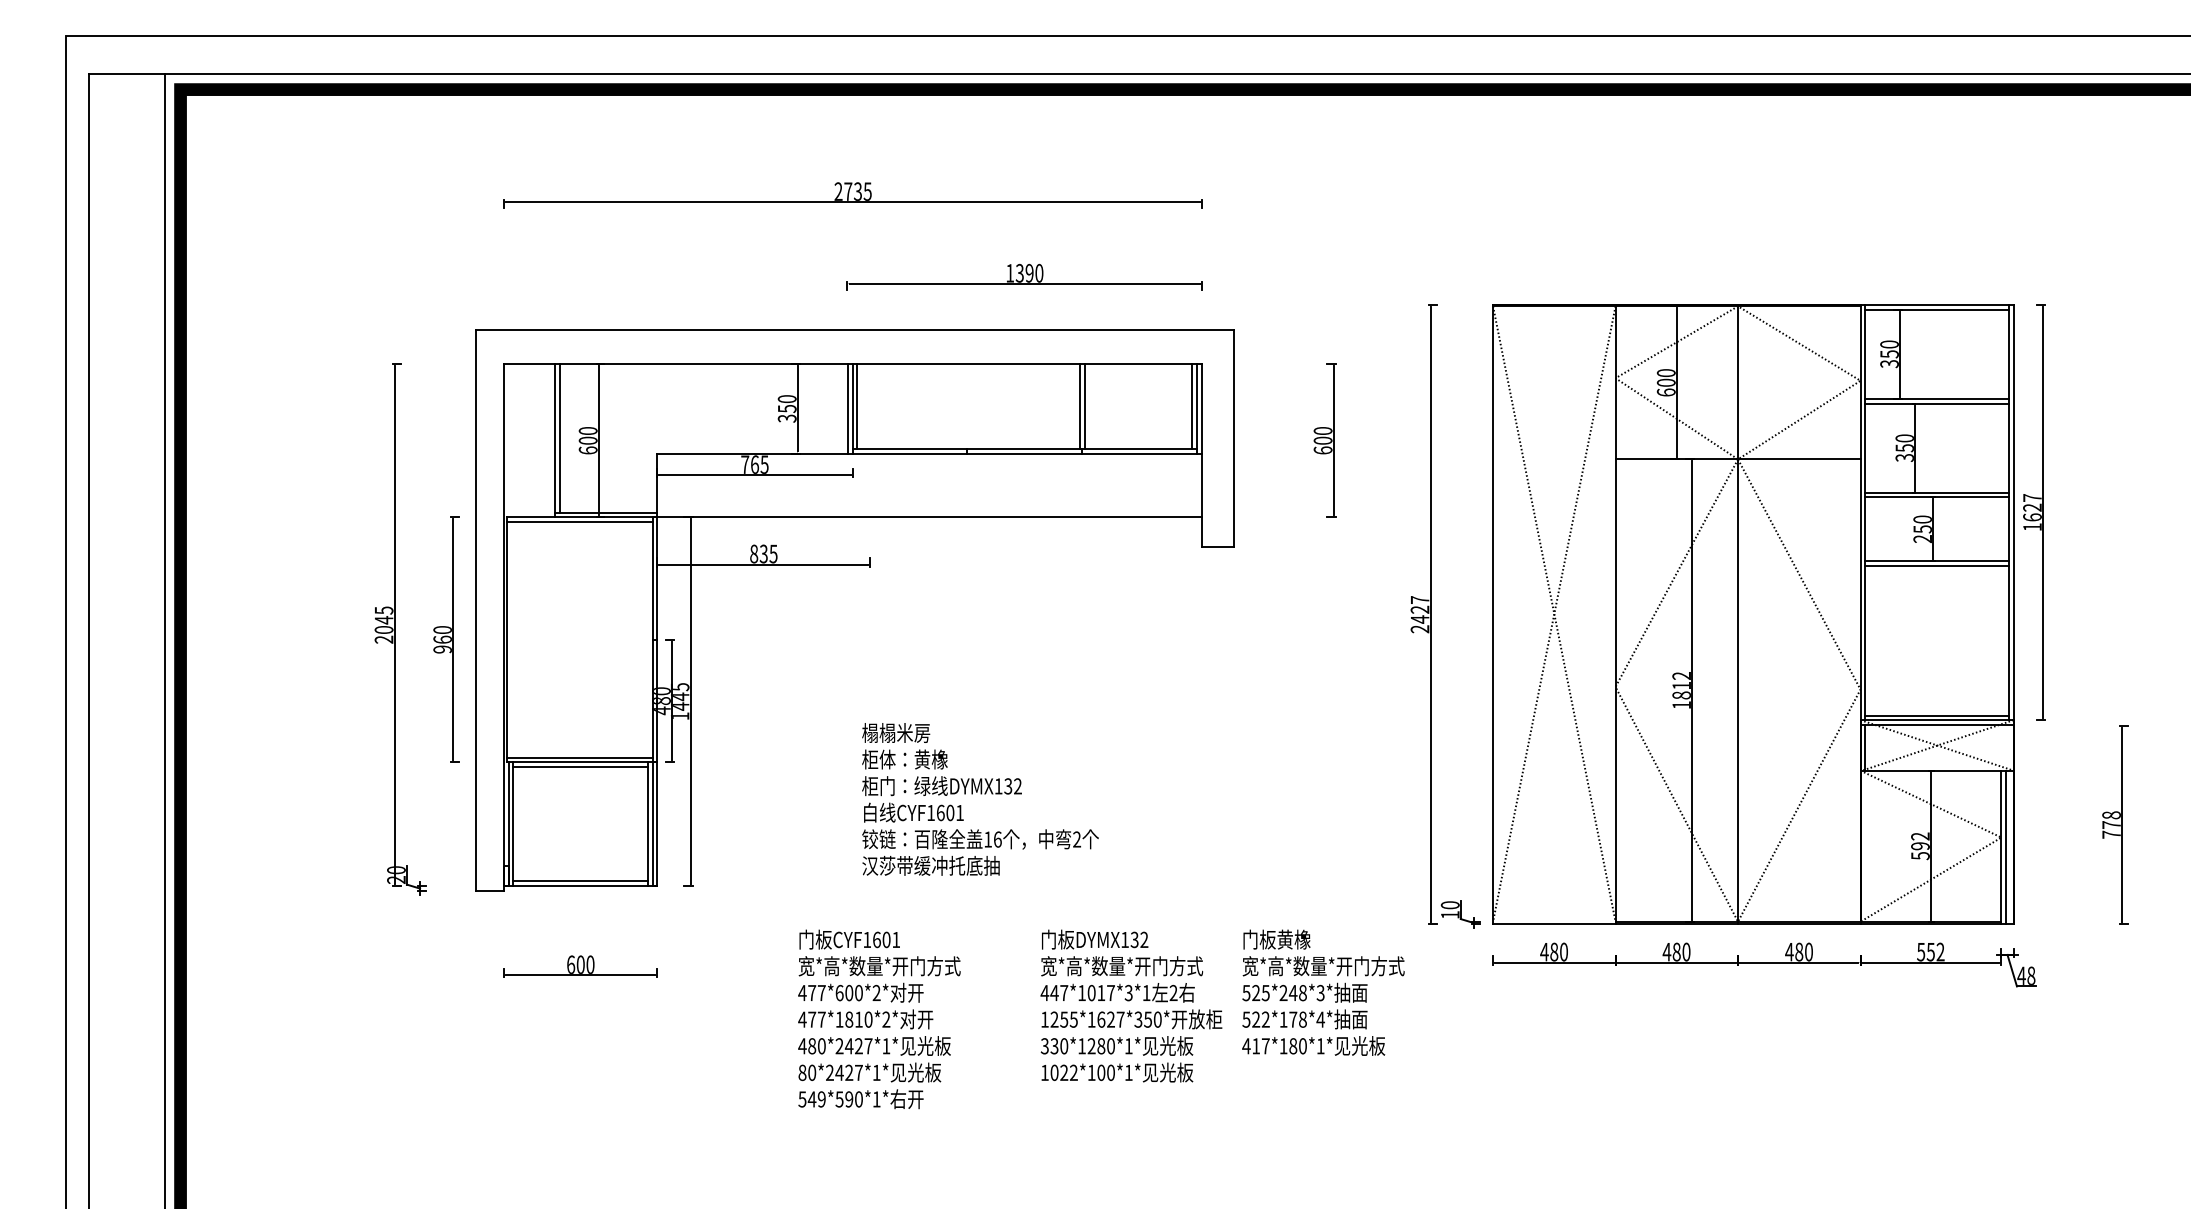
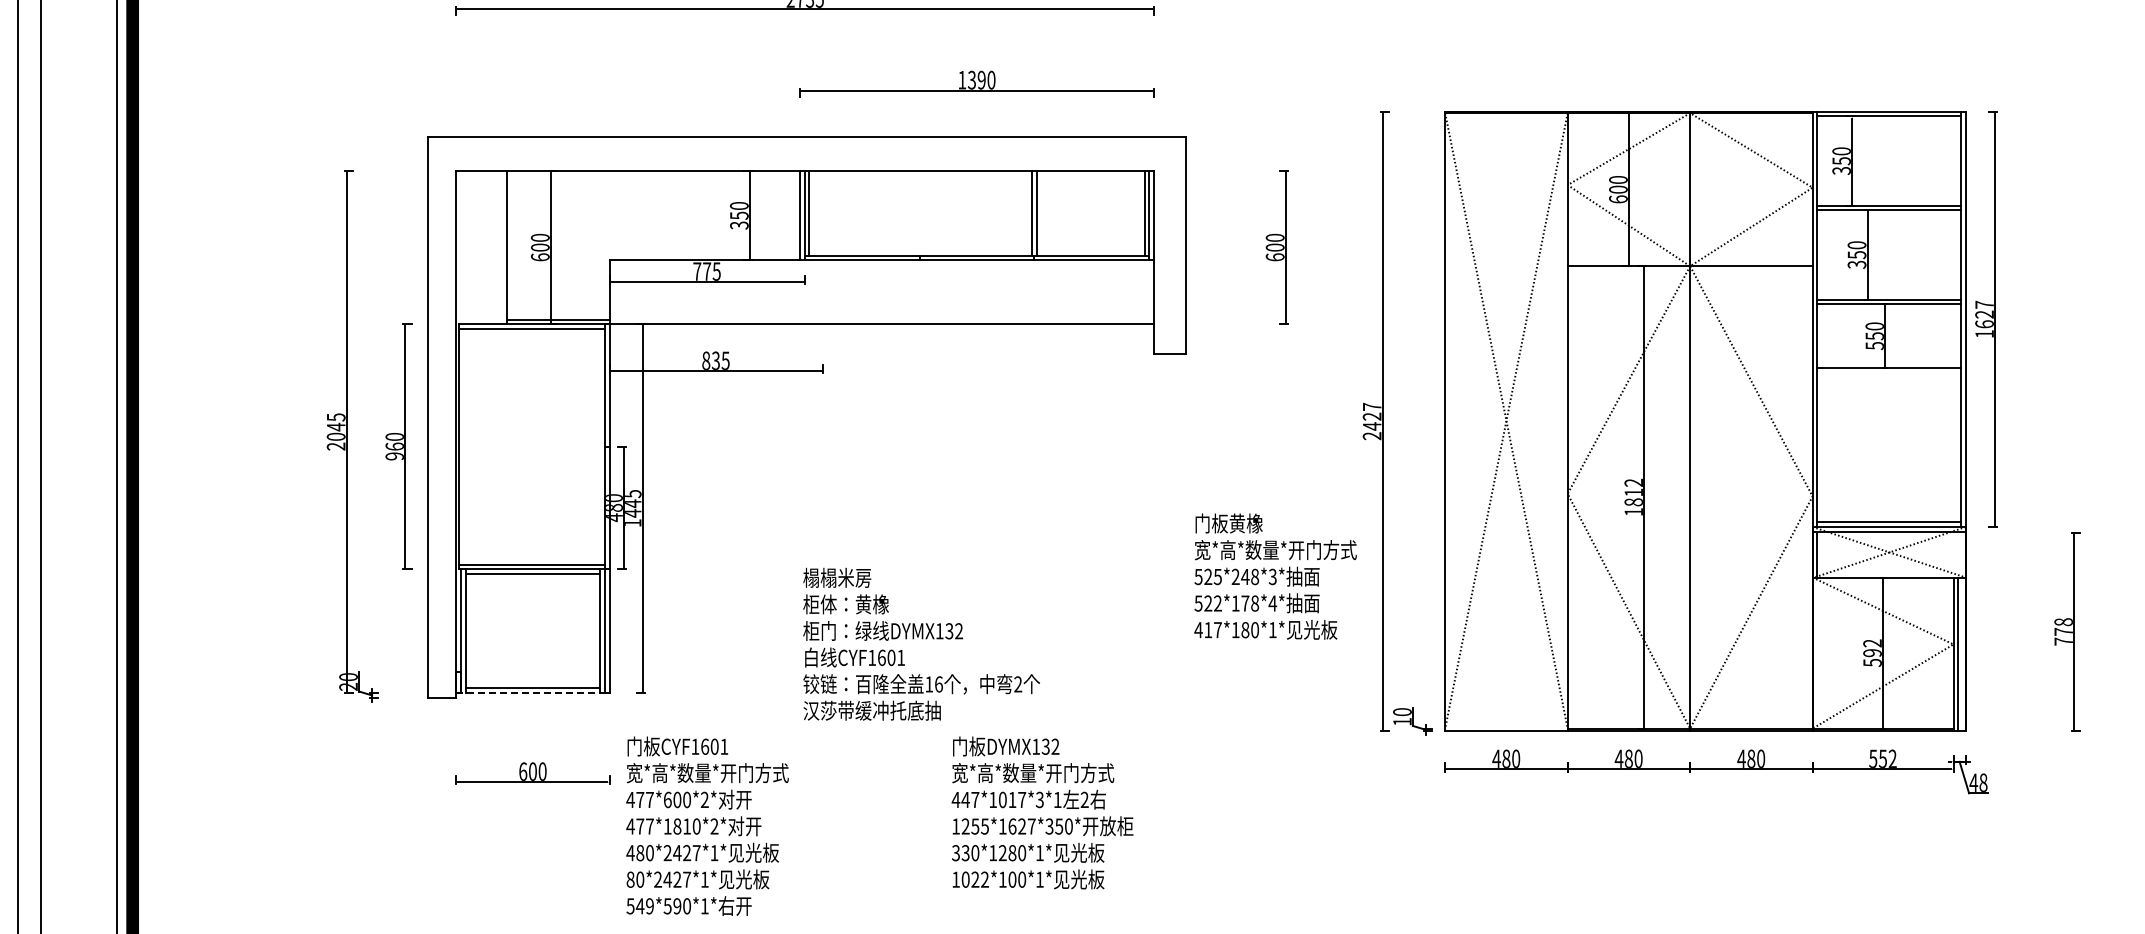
line: (559, 438) -> (511, 245), removed
text: (754, 464) -> (706, 271), 765 -> 775
text: (1922, 539) -> (1874, 346), 250 -> 550
line: (1937, 565) -> (1889, 372), removed
text: (980, 799) -> (921, 644), moved
line: (580, 886) -> (532, 693), solid -> dashed
text: (1323, 992) -> (1275, 576), moved
text: (1131, 1005) -> (1042, 812), moved
text: (879, 1019) -> (707, 826), moved

